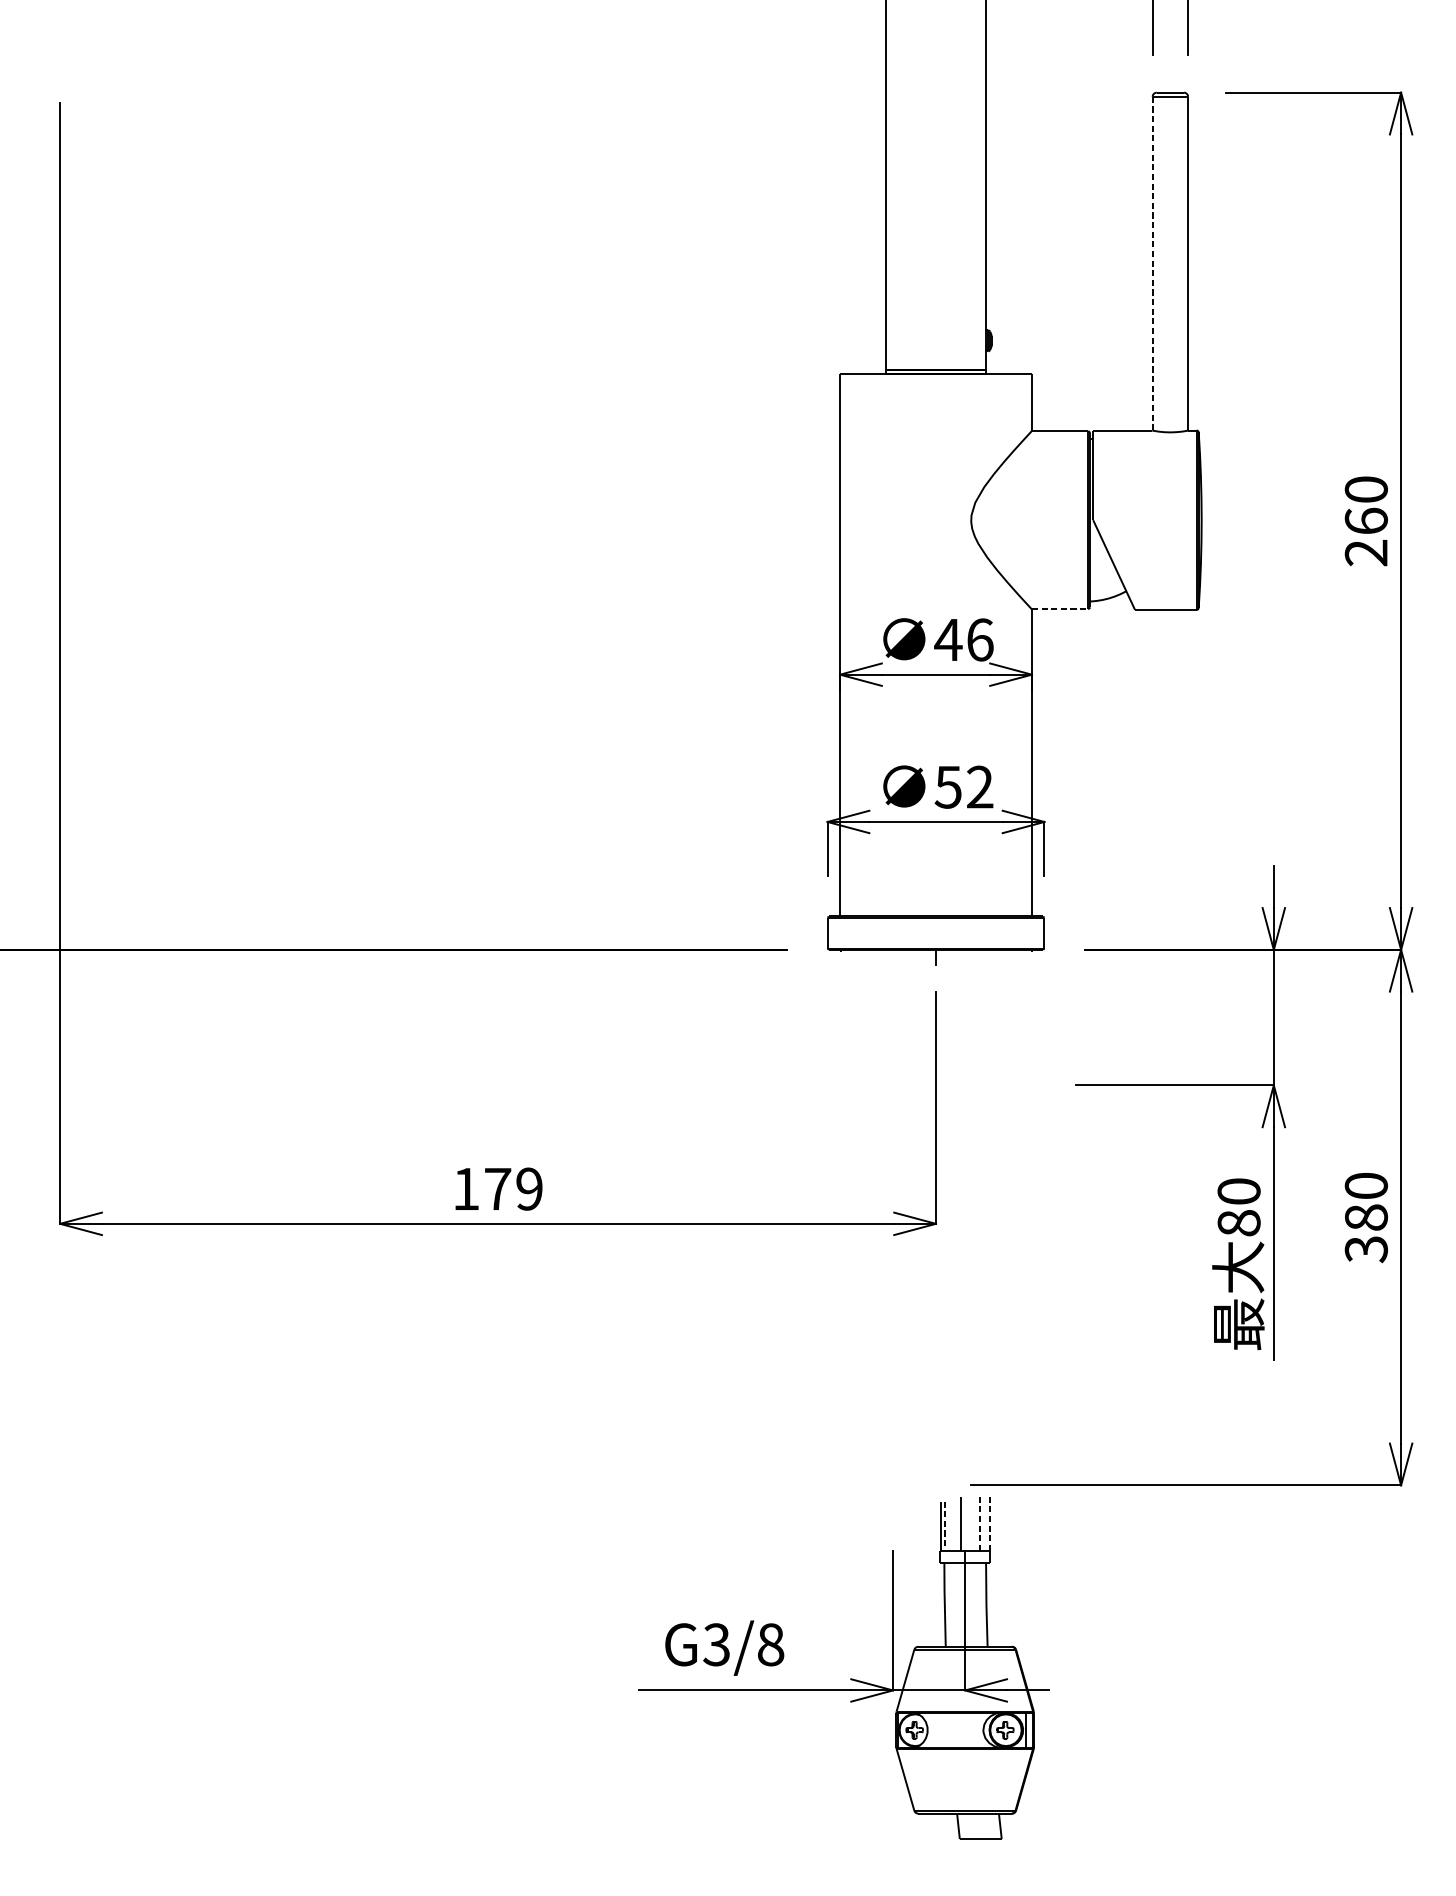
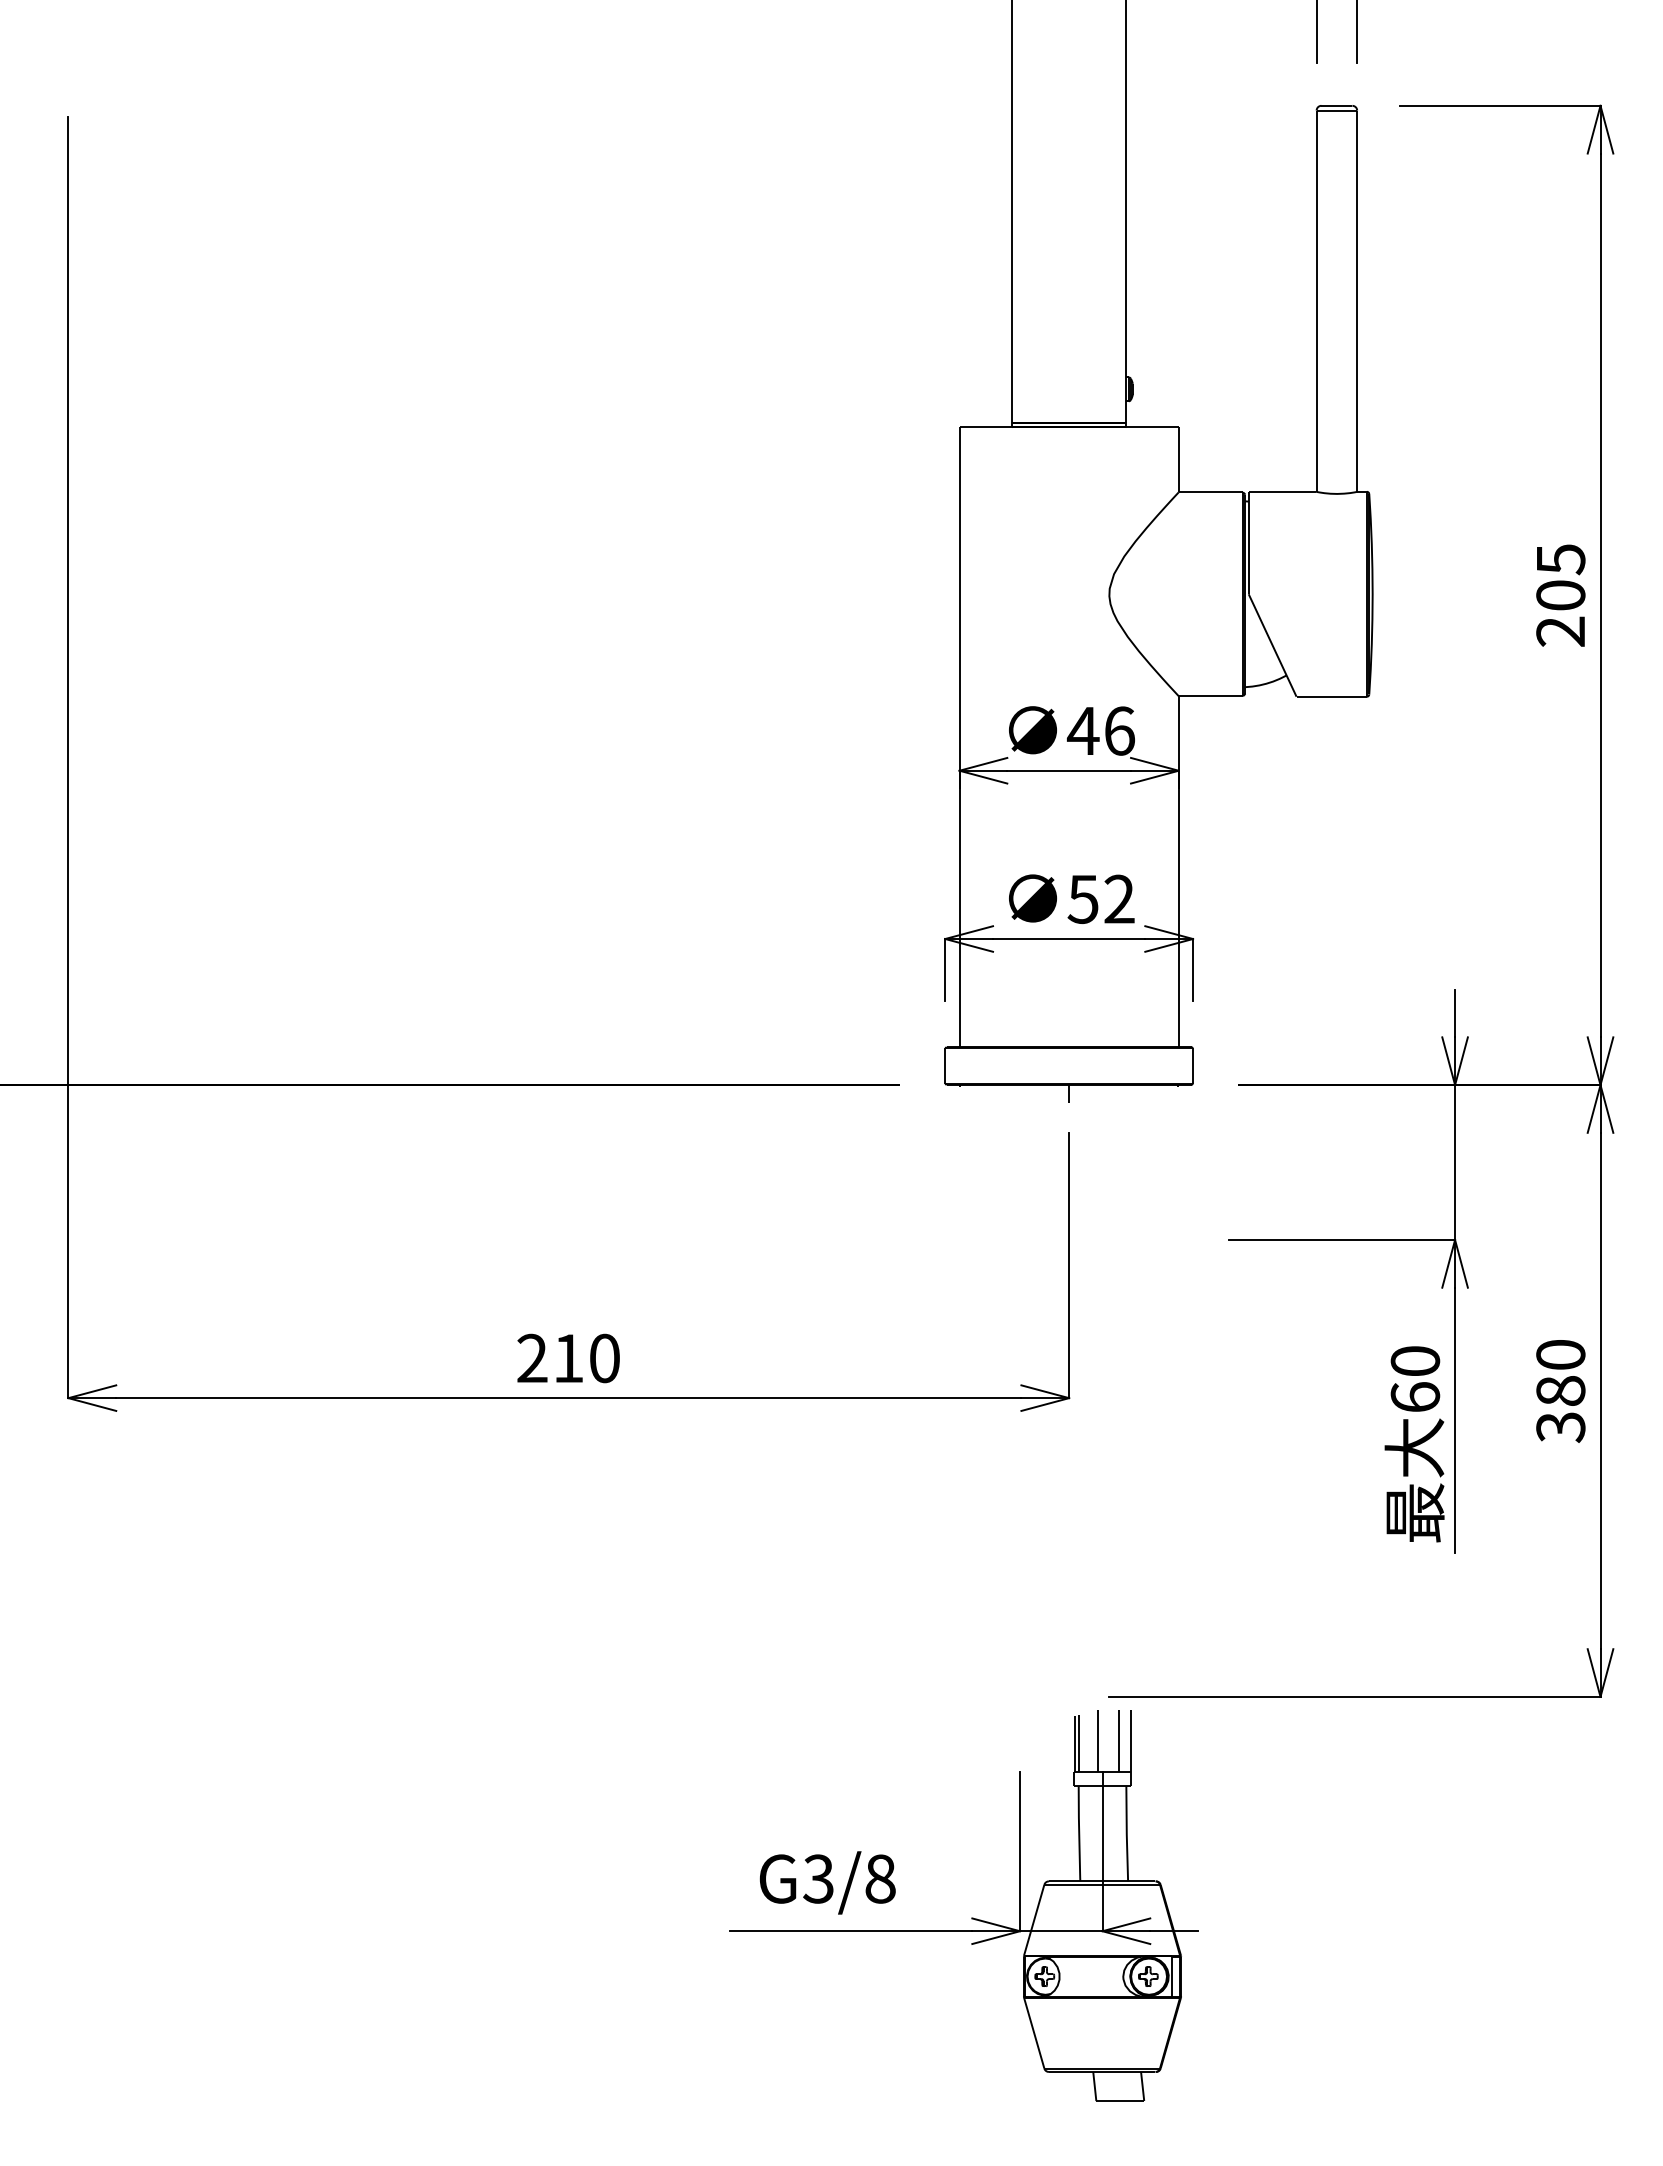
line: (1152, 263) -> (1316, 301), dashed -> solid
text: (1366, 505) -> (1560, 577), 260 -> 205
line: (1060, 609) -> (1211, 696), dashed -> solid
text: (497, 1189) -> (568, 1358), 179 -> 210
text: (1239, 1223) -> (1415, 1397), 80 -> 60
line: (979, 1523) -> (1118, 1740), dashed -> solid
line: (989, 1523) -> (1130, 1740), dashed -> solid
line: (945, 1527) -> (1079, 1744), dashed -> solid

